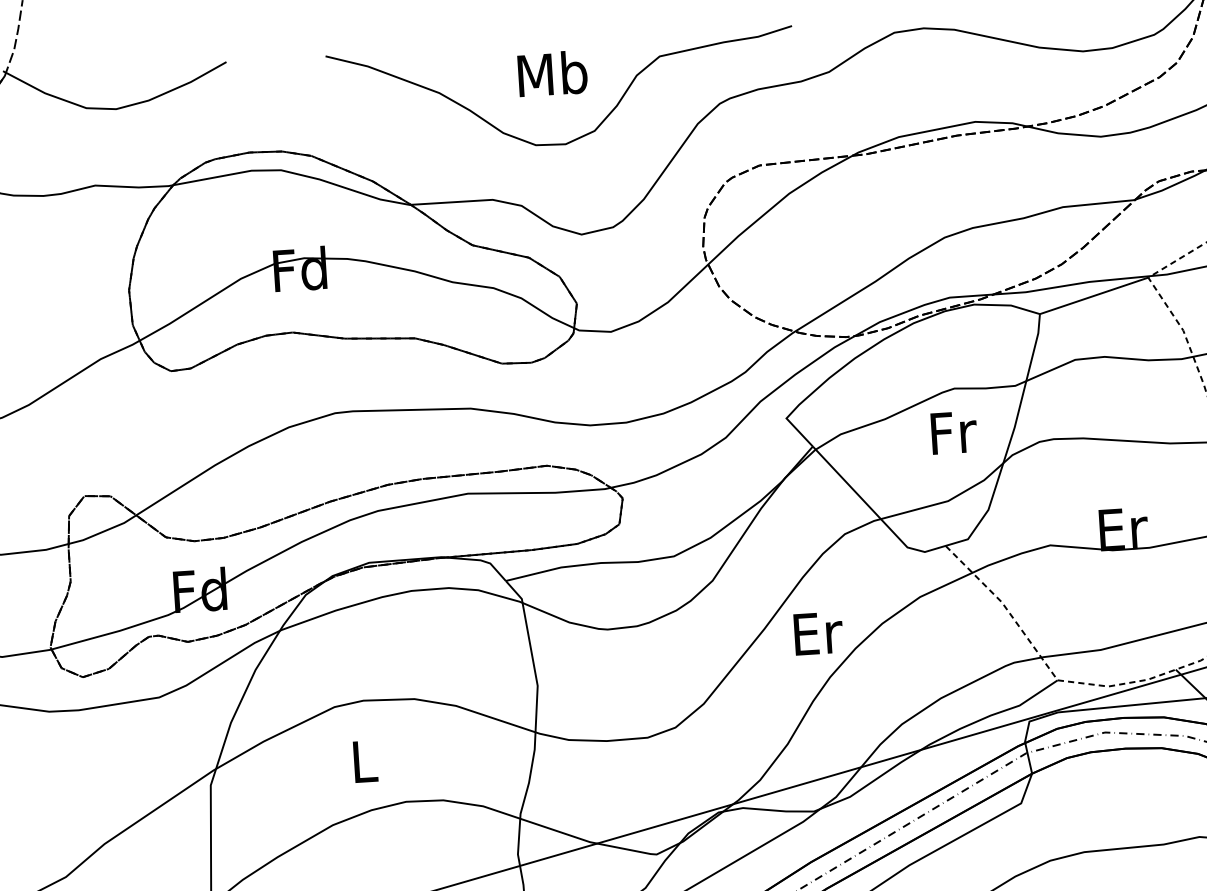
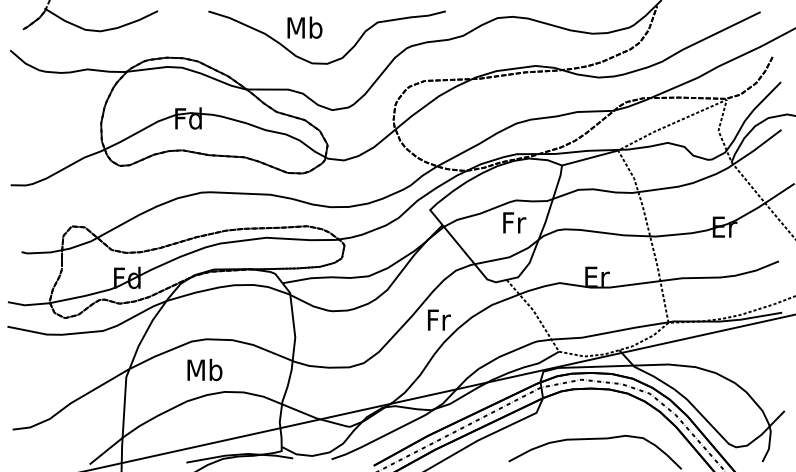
text: (551, 73) -> (304, 27), moved
text: (818, 632) -> (439, 319), Er -> Fr
text: (363, 760) -> (204, 369), L -> Mb

